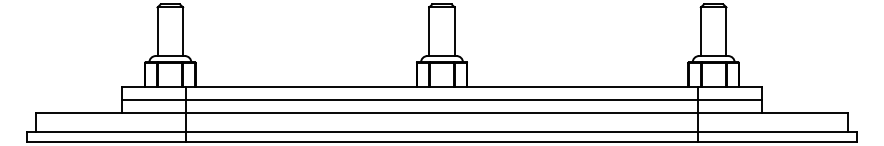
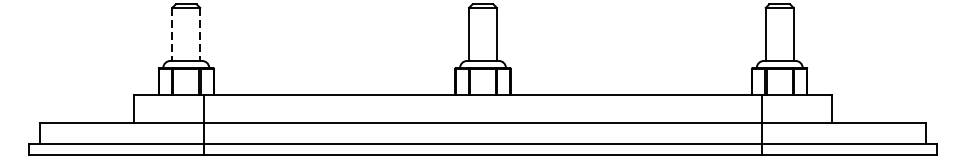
line: (157, 32) -> (172, 35), solid -> dashed
line: (183, 32) -> (200, 35), solid -> dashed
line: (441, 100) -> (482, 109), removed

